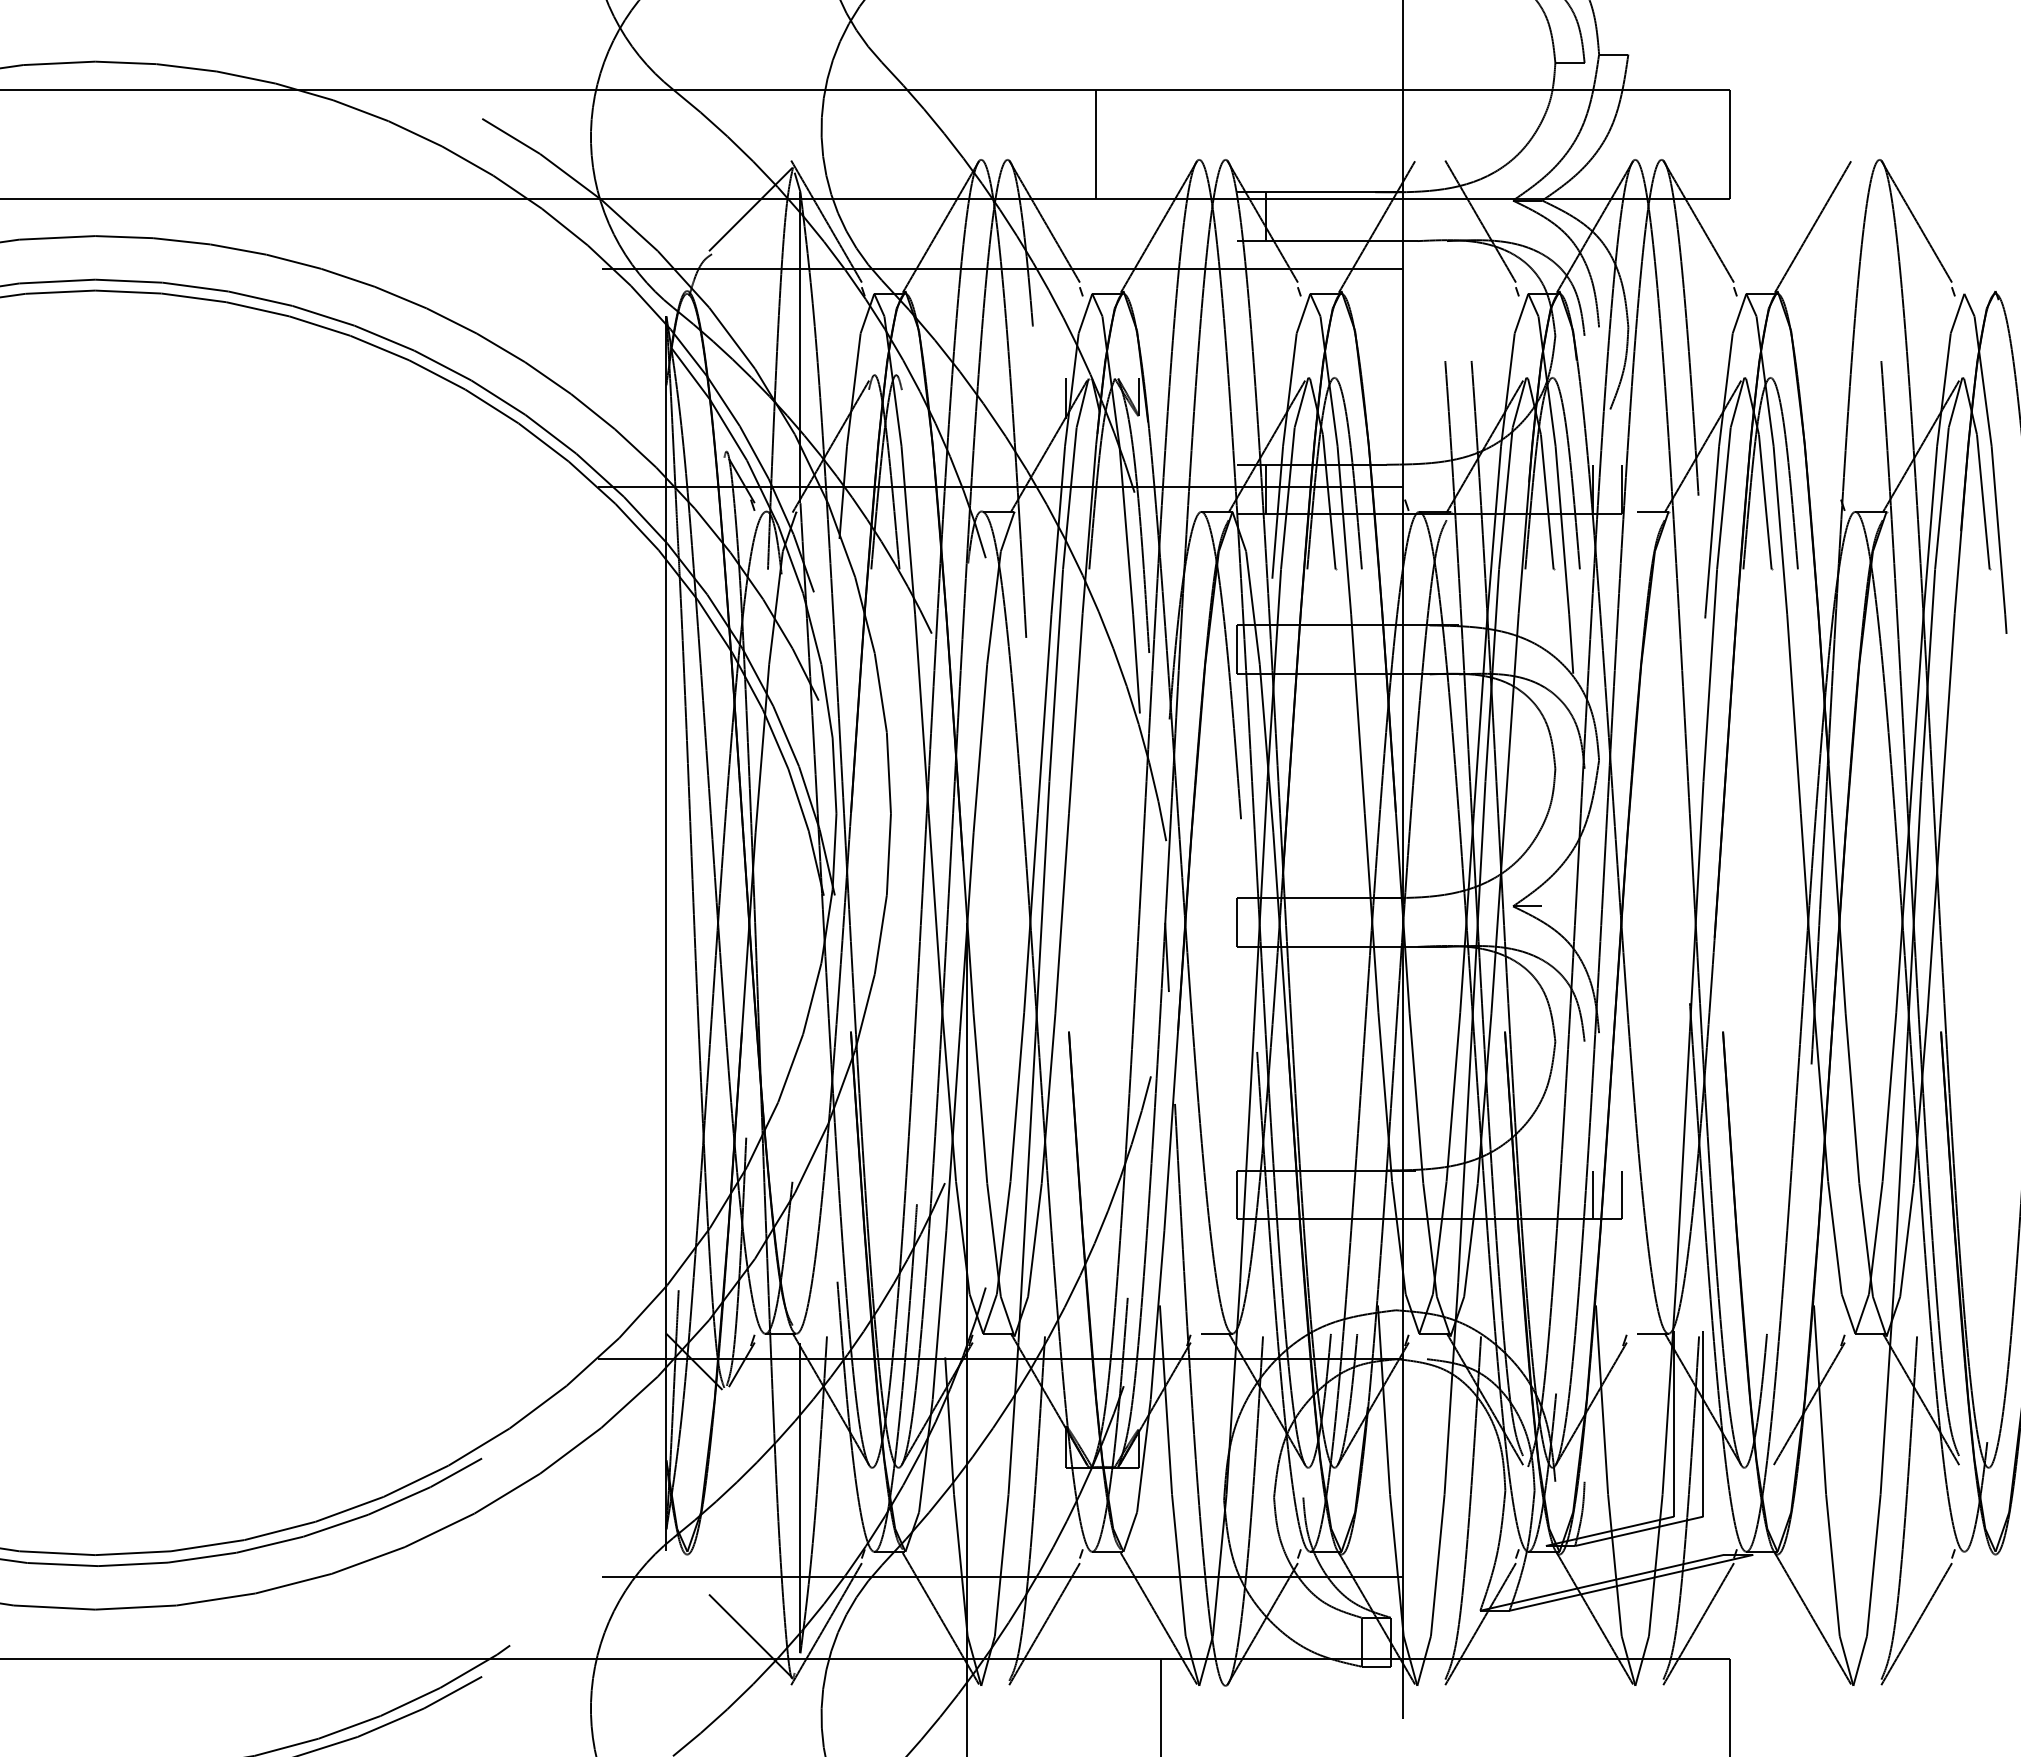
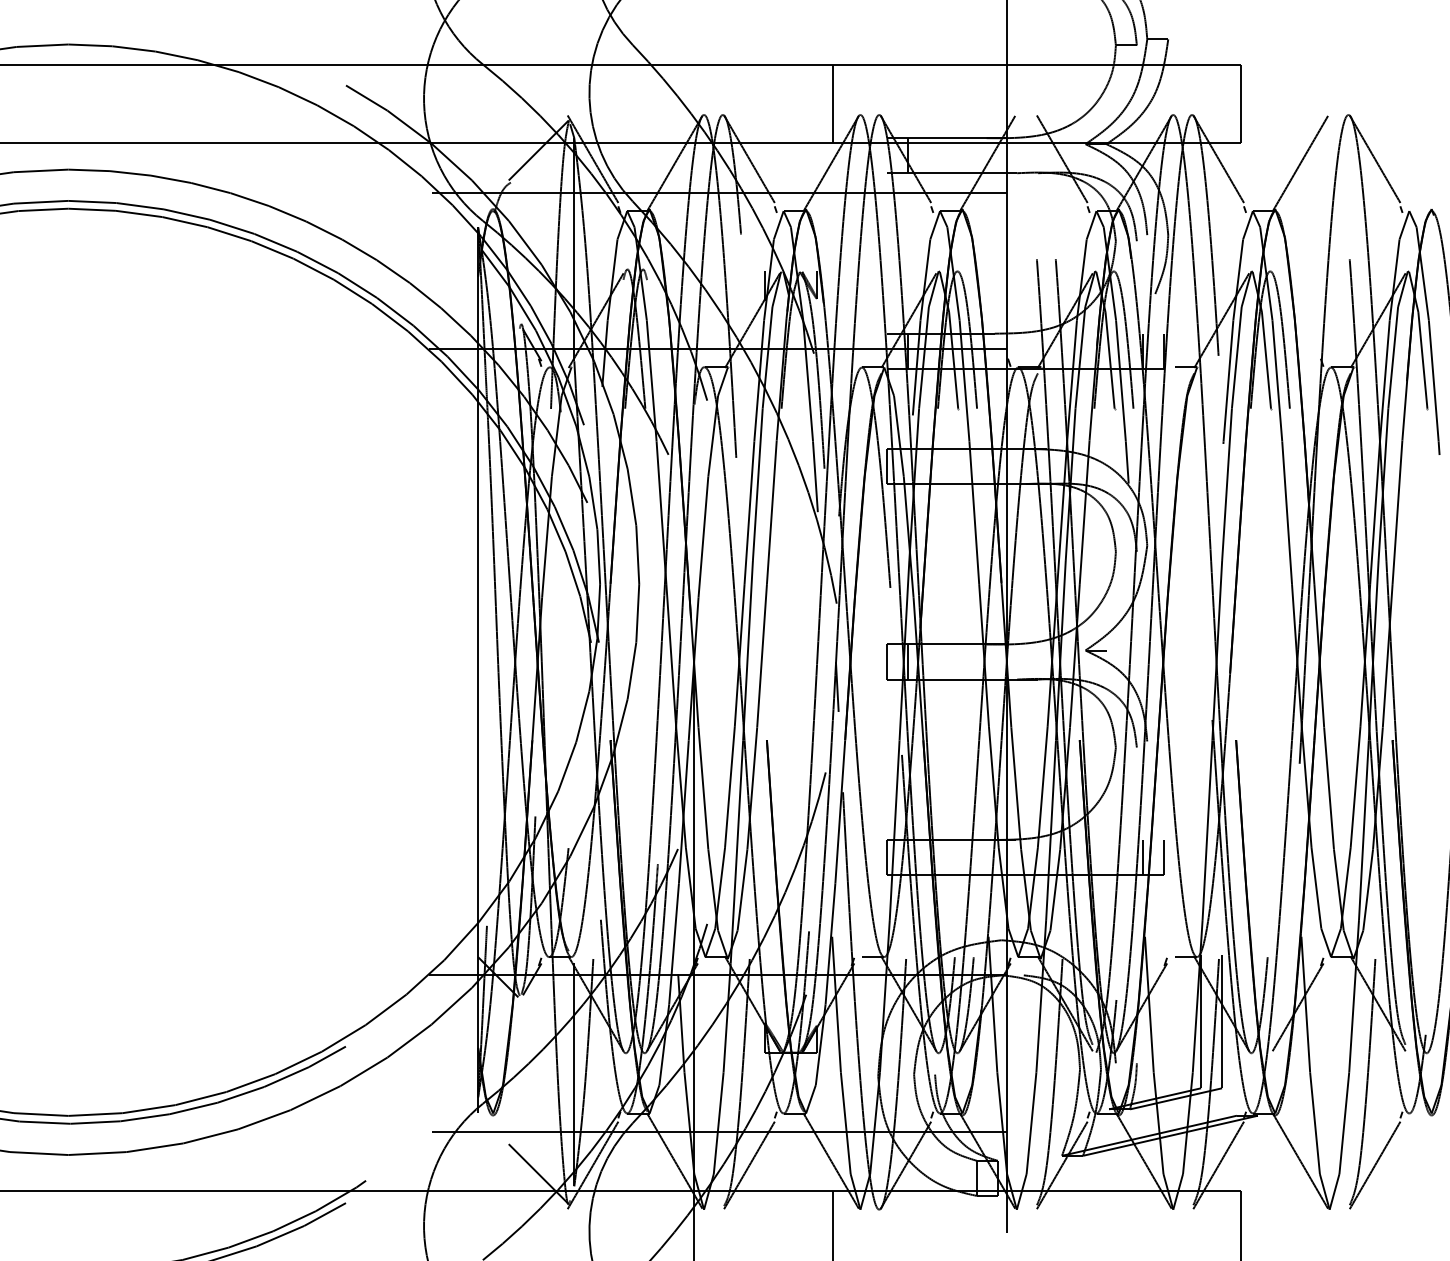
line: (1095, 143) -> (832, 103), moved
line: (1265, 921) -> (907, 661), added

